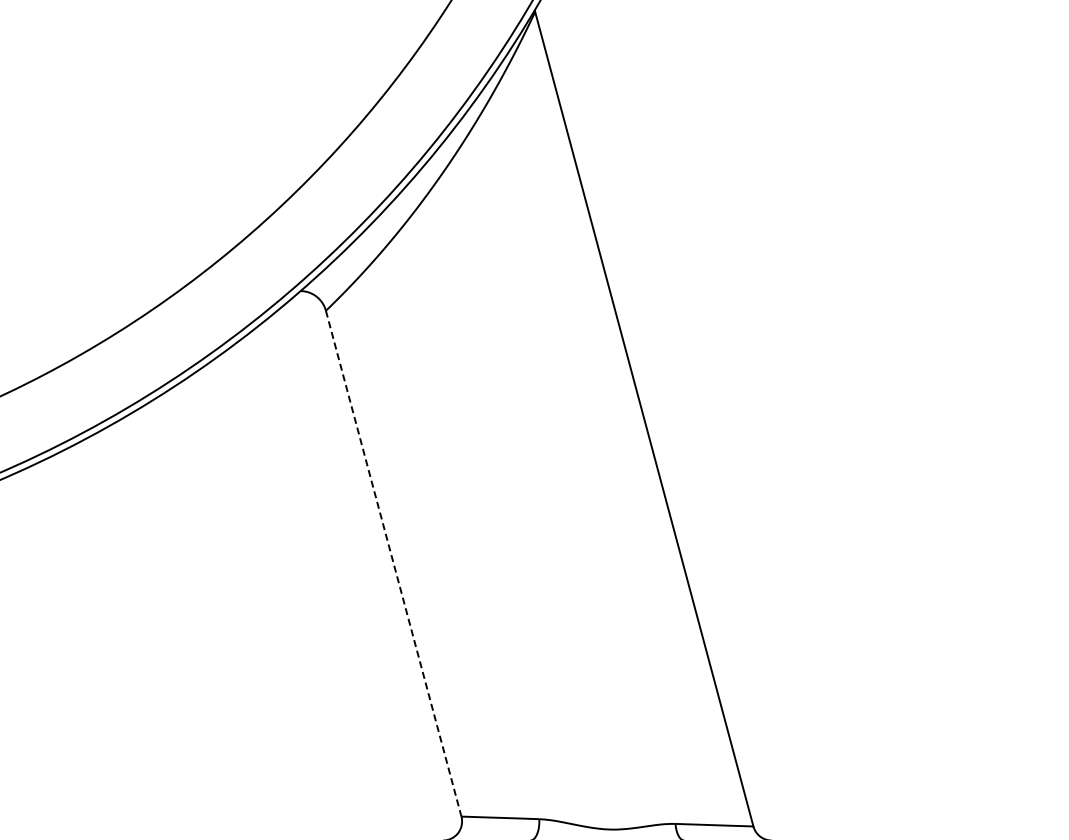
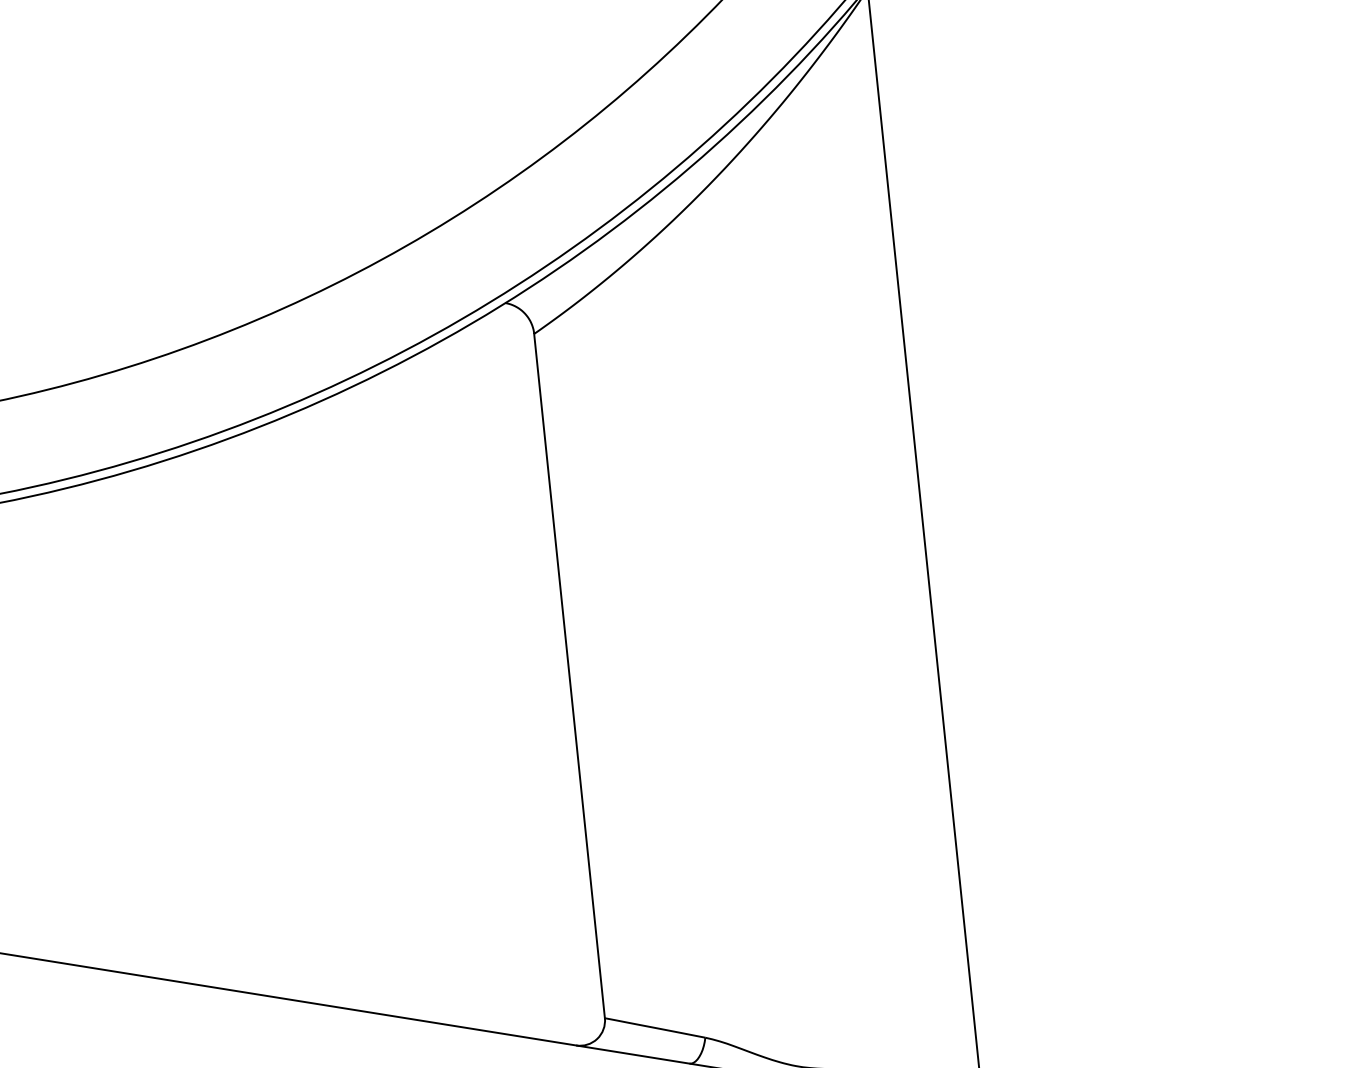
line: (393, 563) -> (569, 675), dashed -> solid

